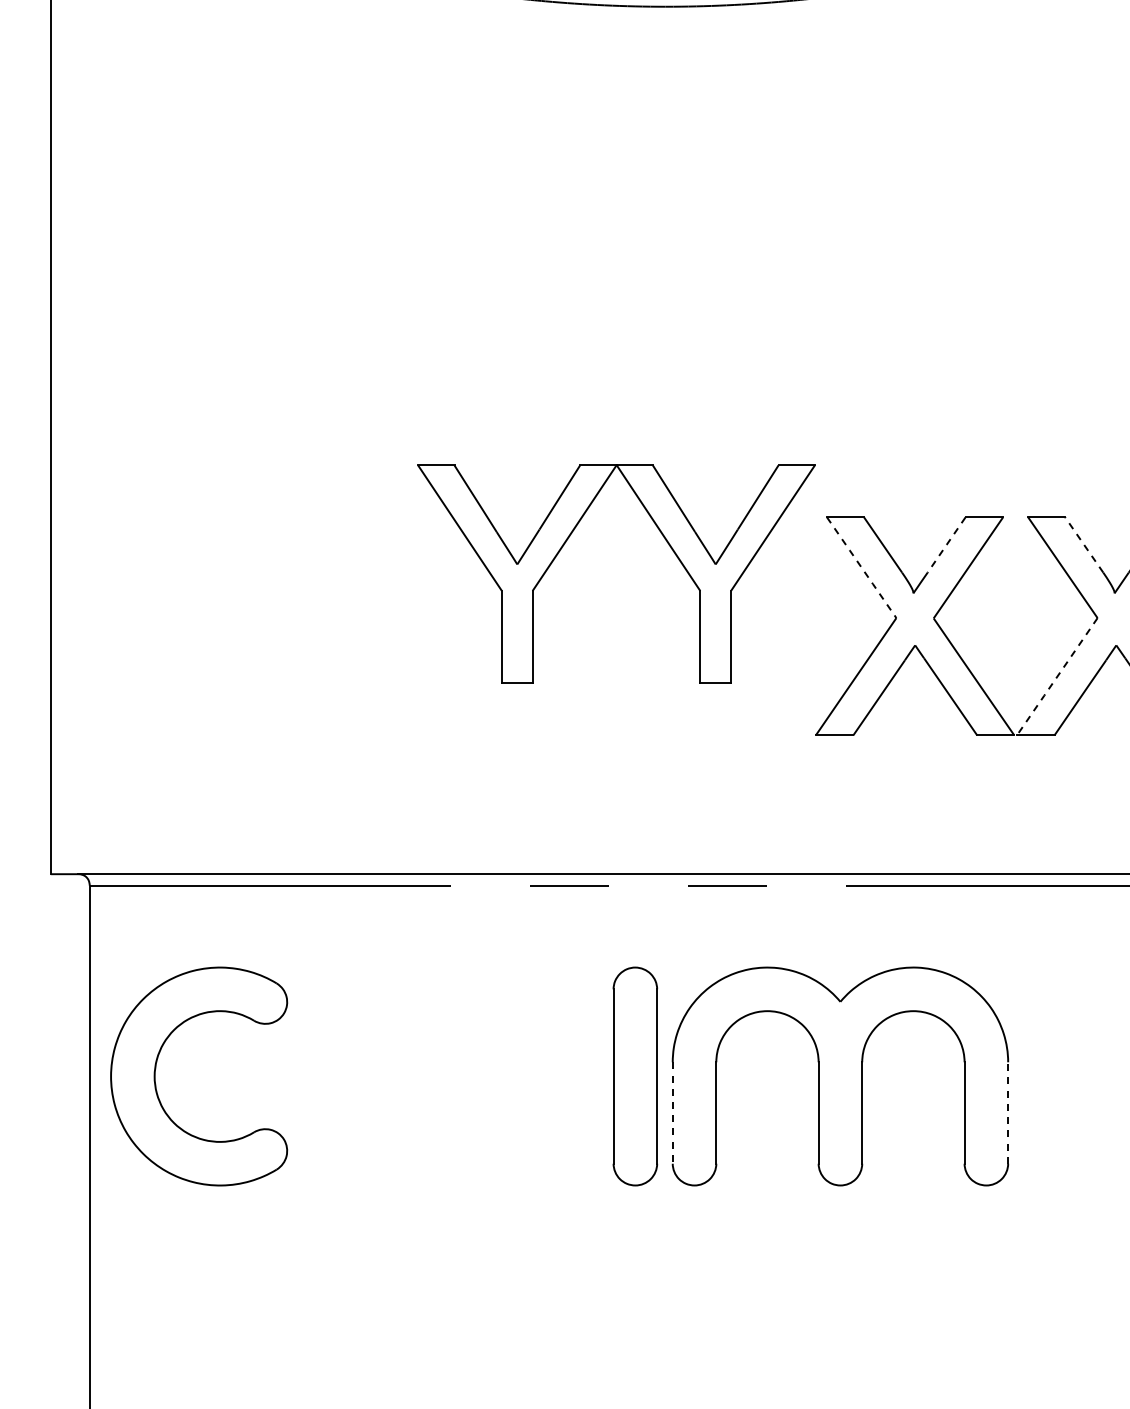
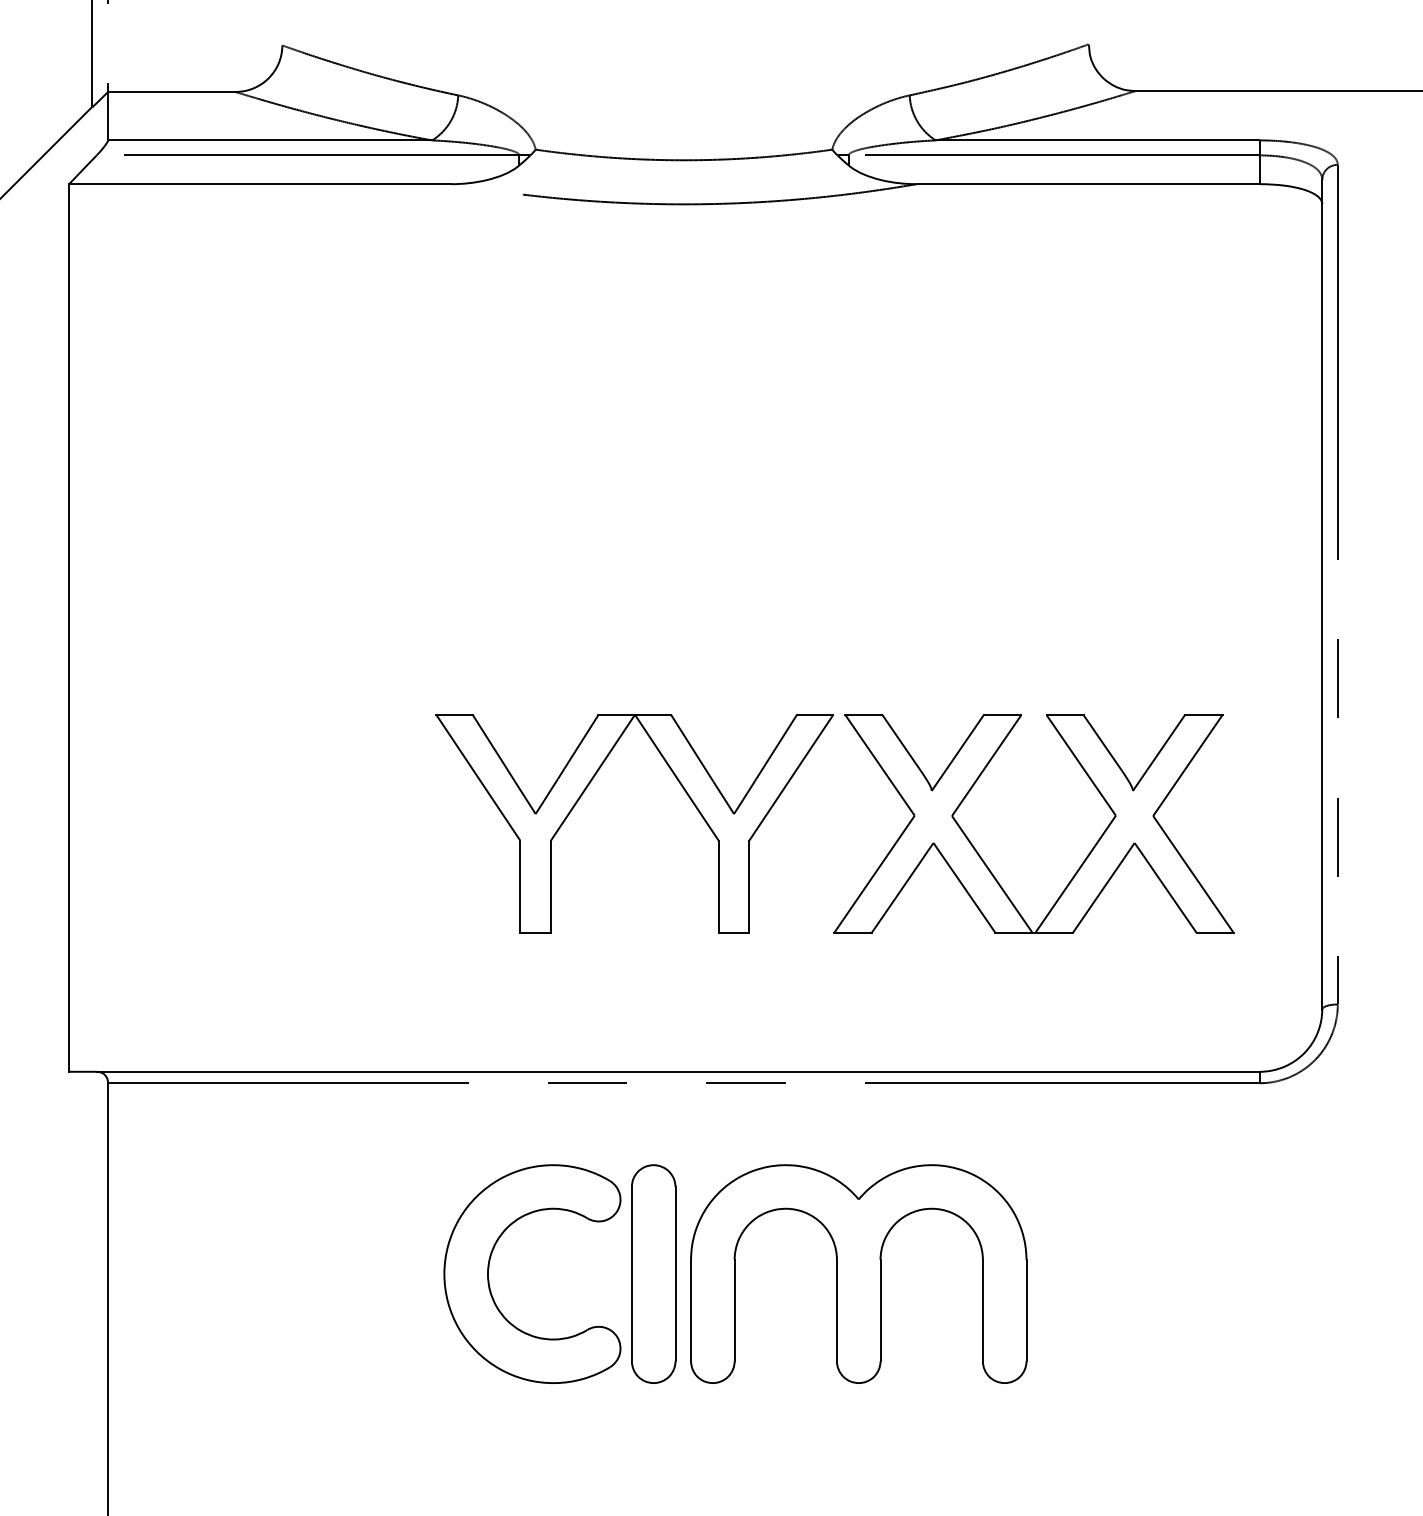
part: (568, 539) -> (586, 789), moved
line: (947, 544) -> (965, 742), dashed -> solid
line: (1084, 544) -> (1102, 742), dashed -> solid
line: (861, 567) -> (879, 765), dashed -> solid
line: (1057, 676) -> (1075, 874), dashed -> solid
part: (156, 1070) -> (489, 1268), moved
line: (673, 1112) -> (691, 1310), dashed -> solid
line: (1008, 1112) -> (1026, 1310), dashed -> solid

